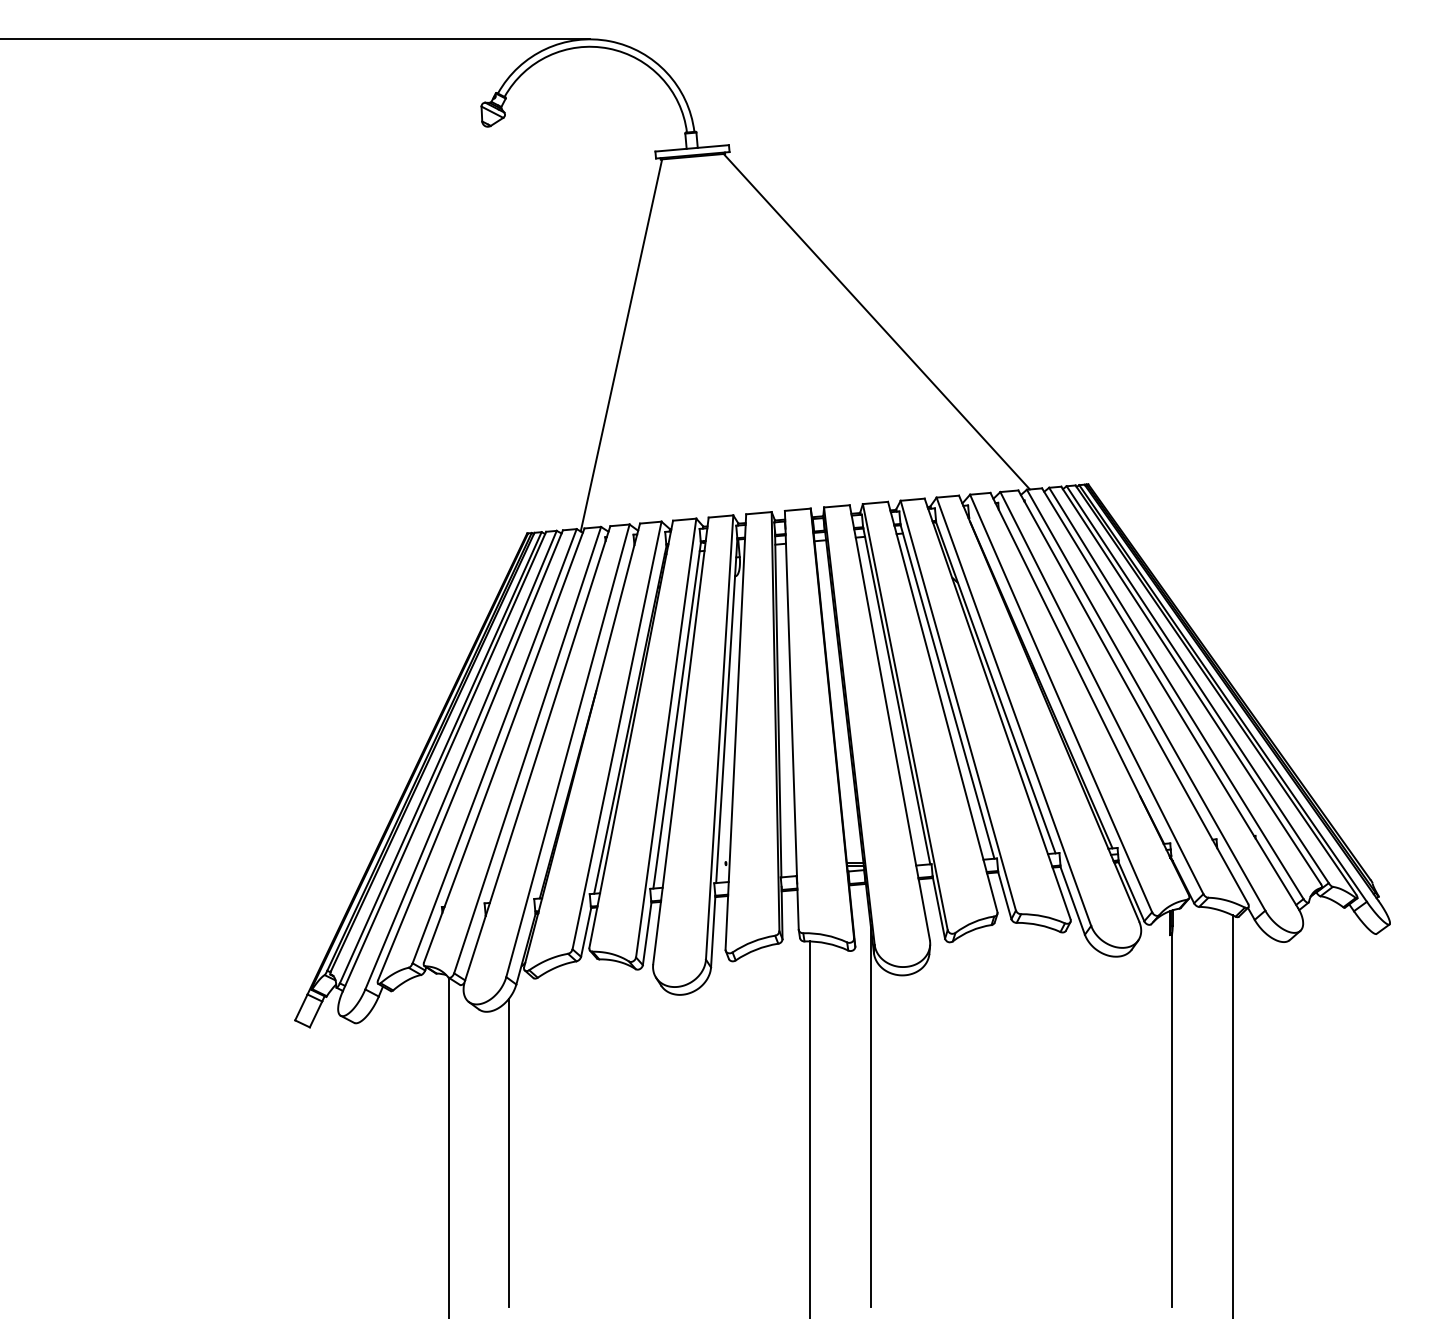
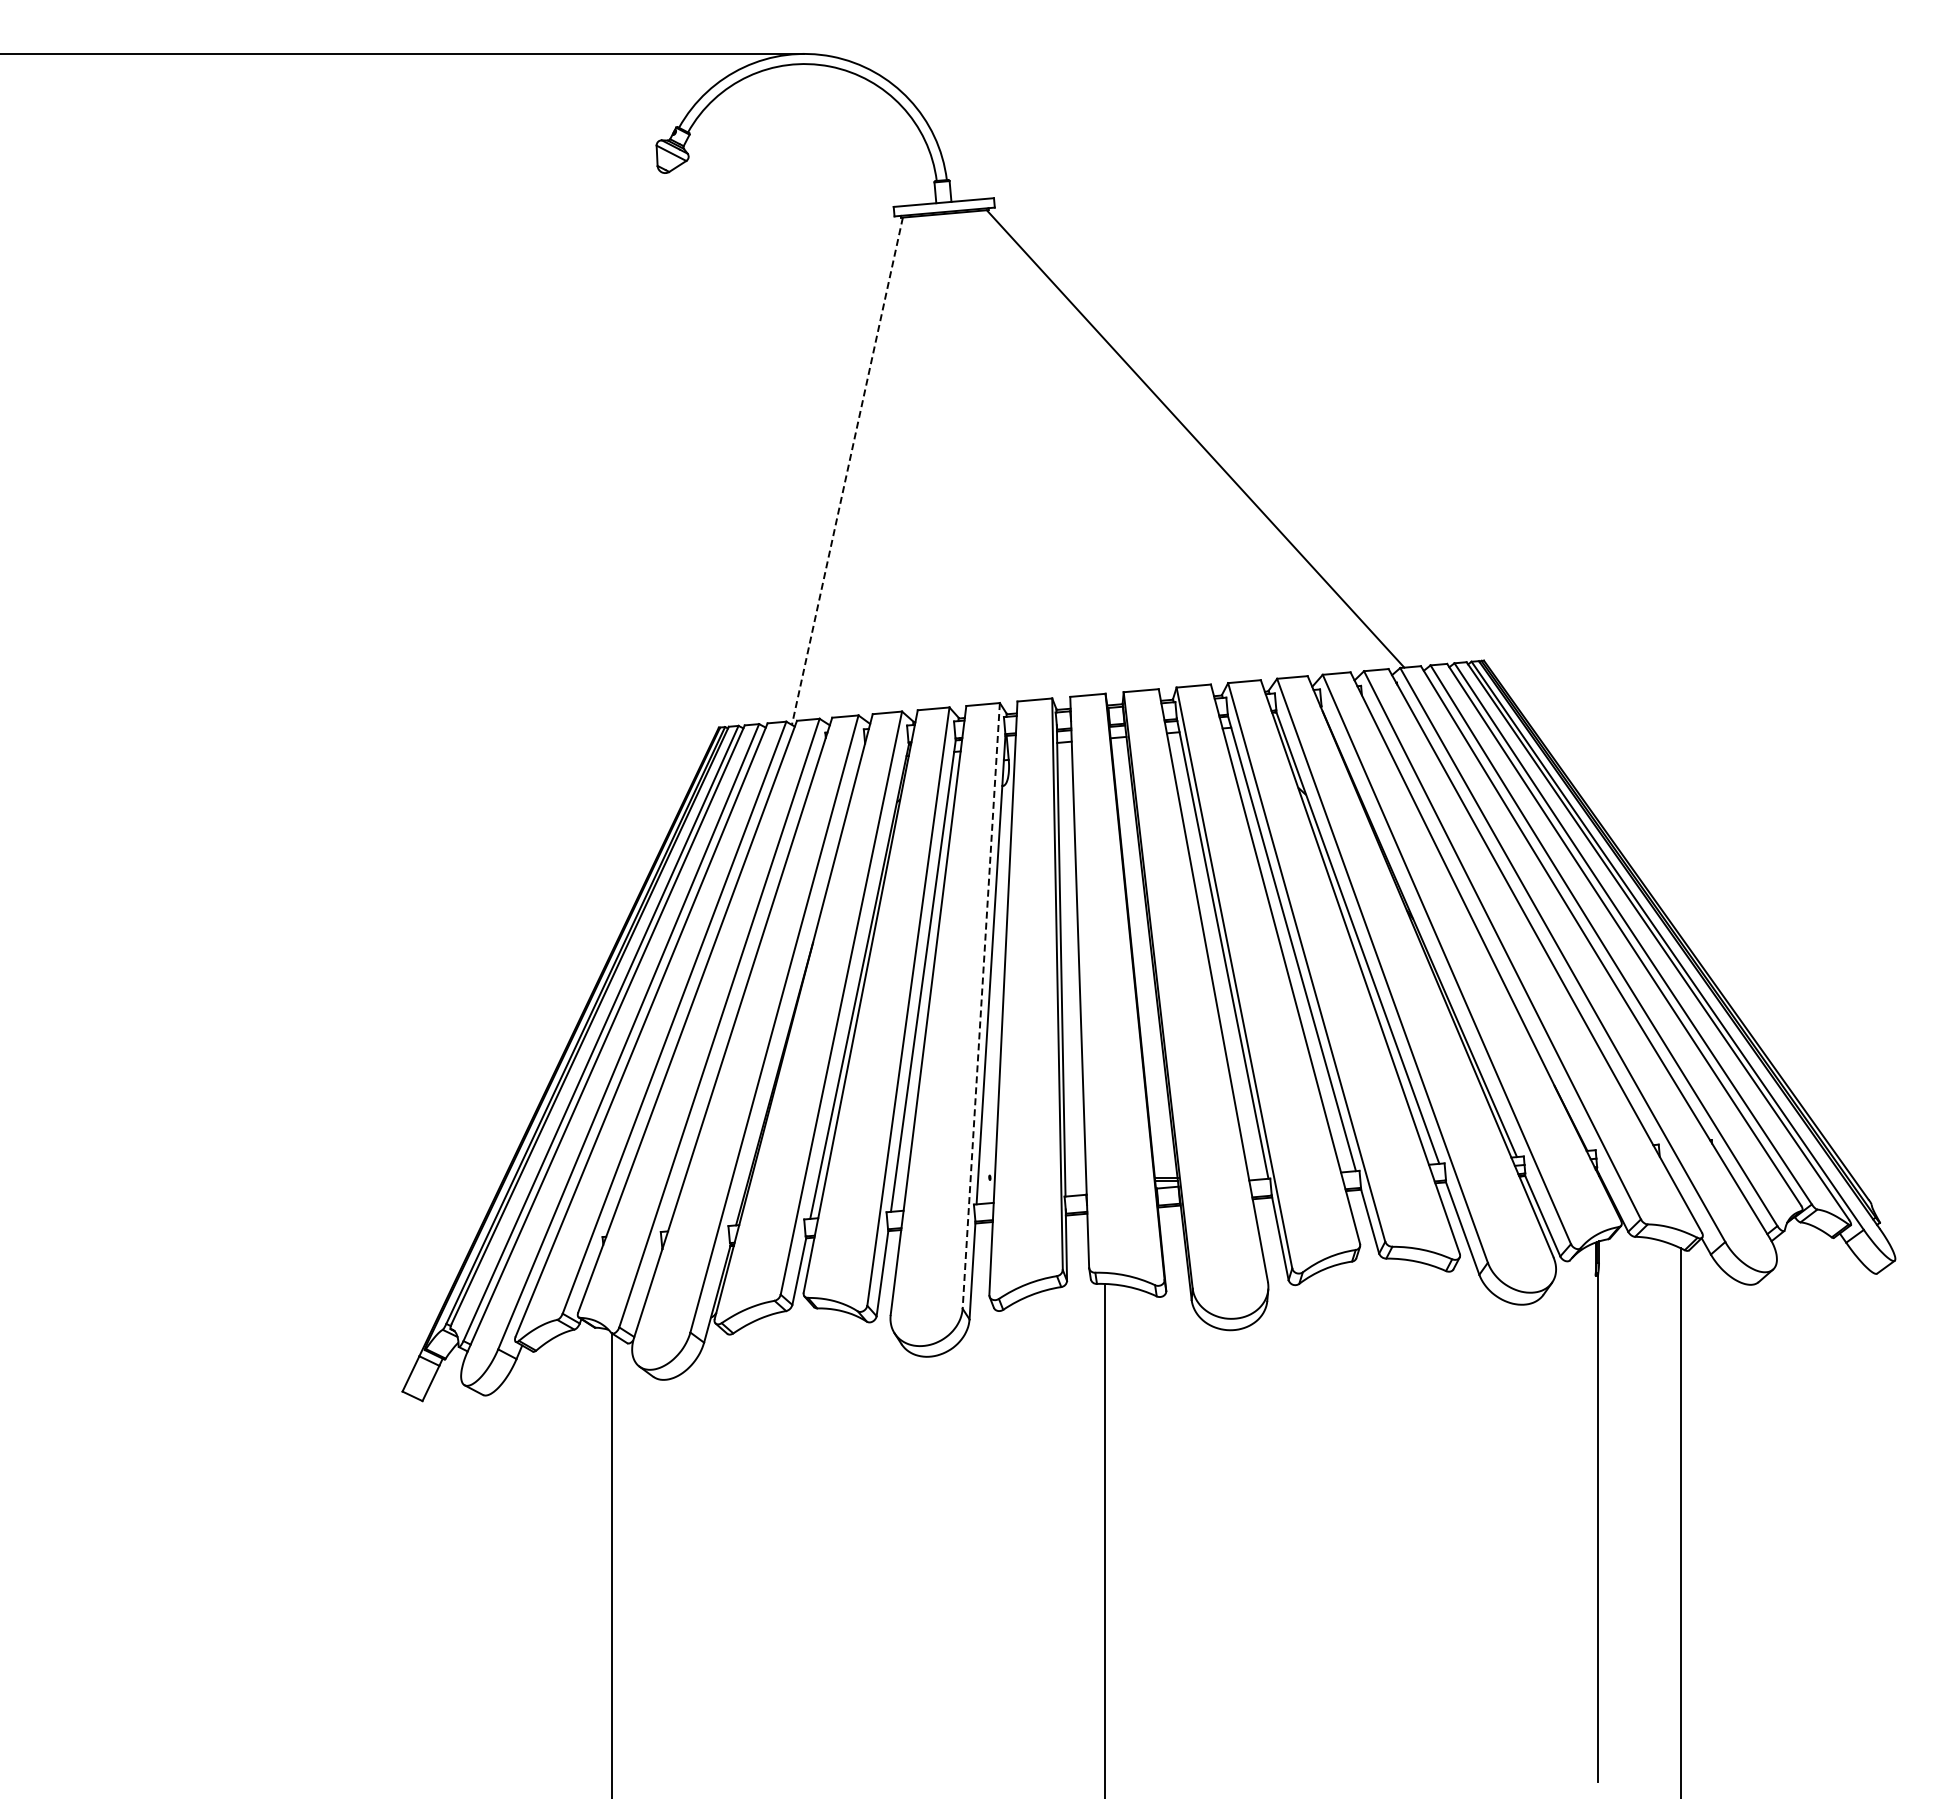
line: (621, 345) -> (847, 471), solid -> dashed
line: (719, 737) -> (981, 1006), solid -> dashed
line: (870, 1115) -> (1187, 1521), removed
line: (508, 1153) -> (693, 1572), removed

